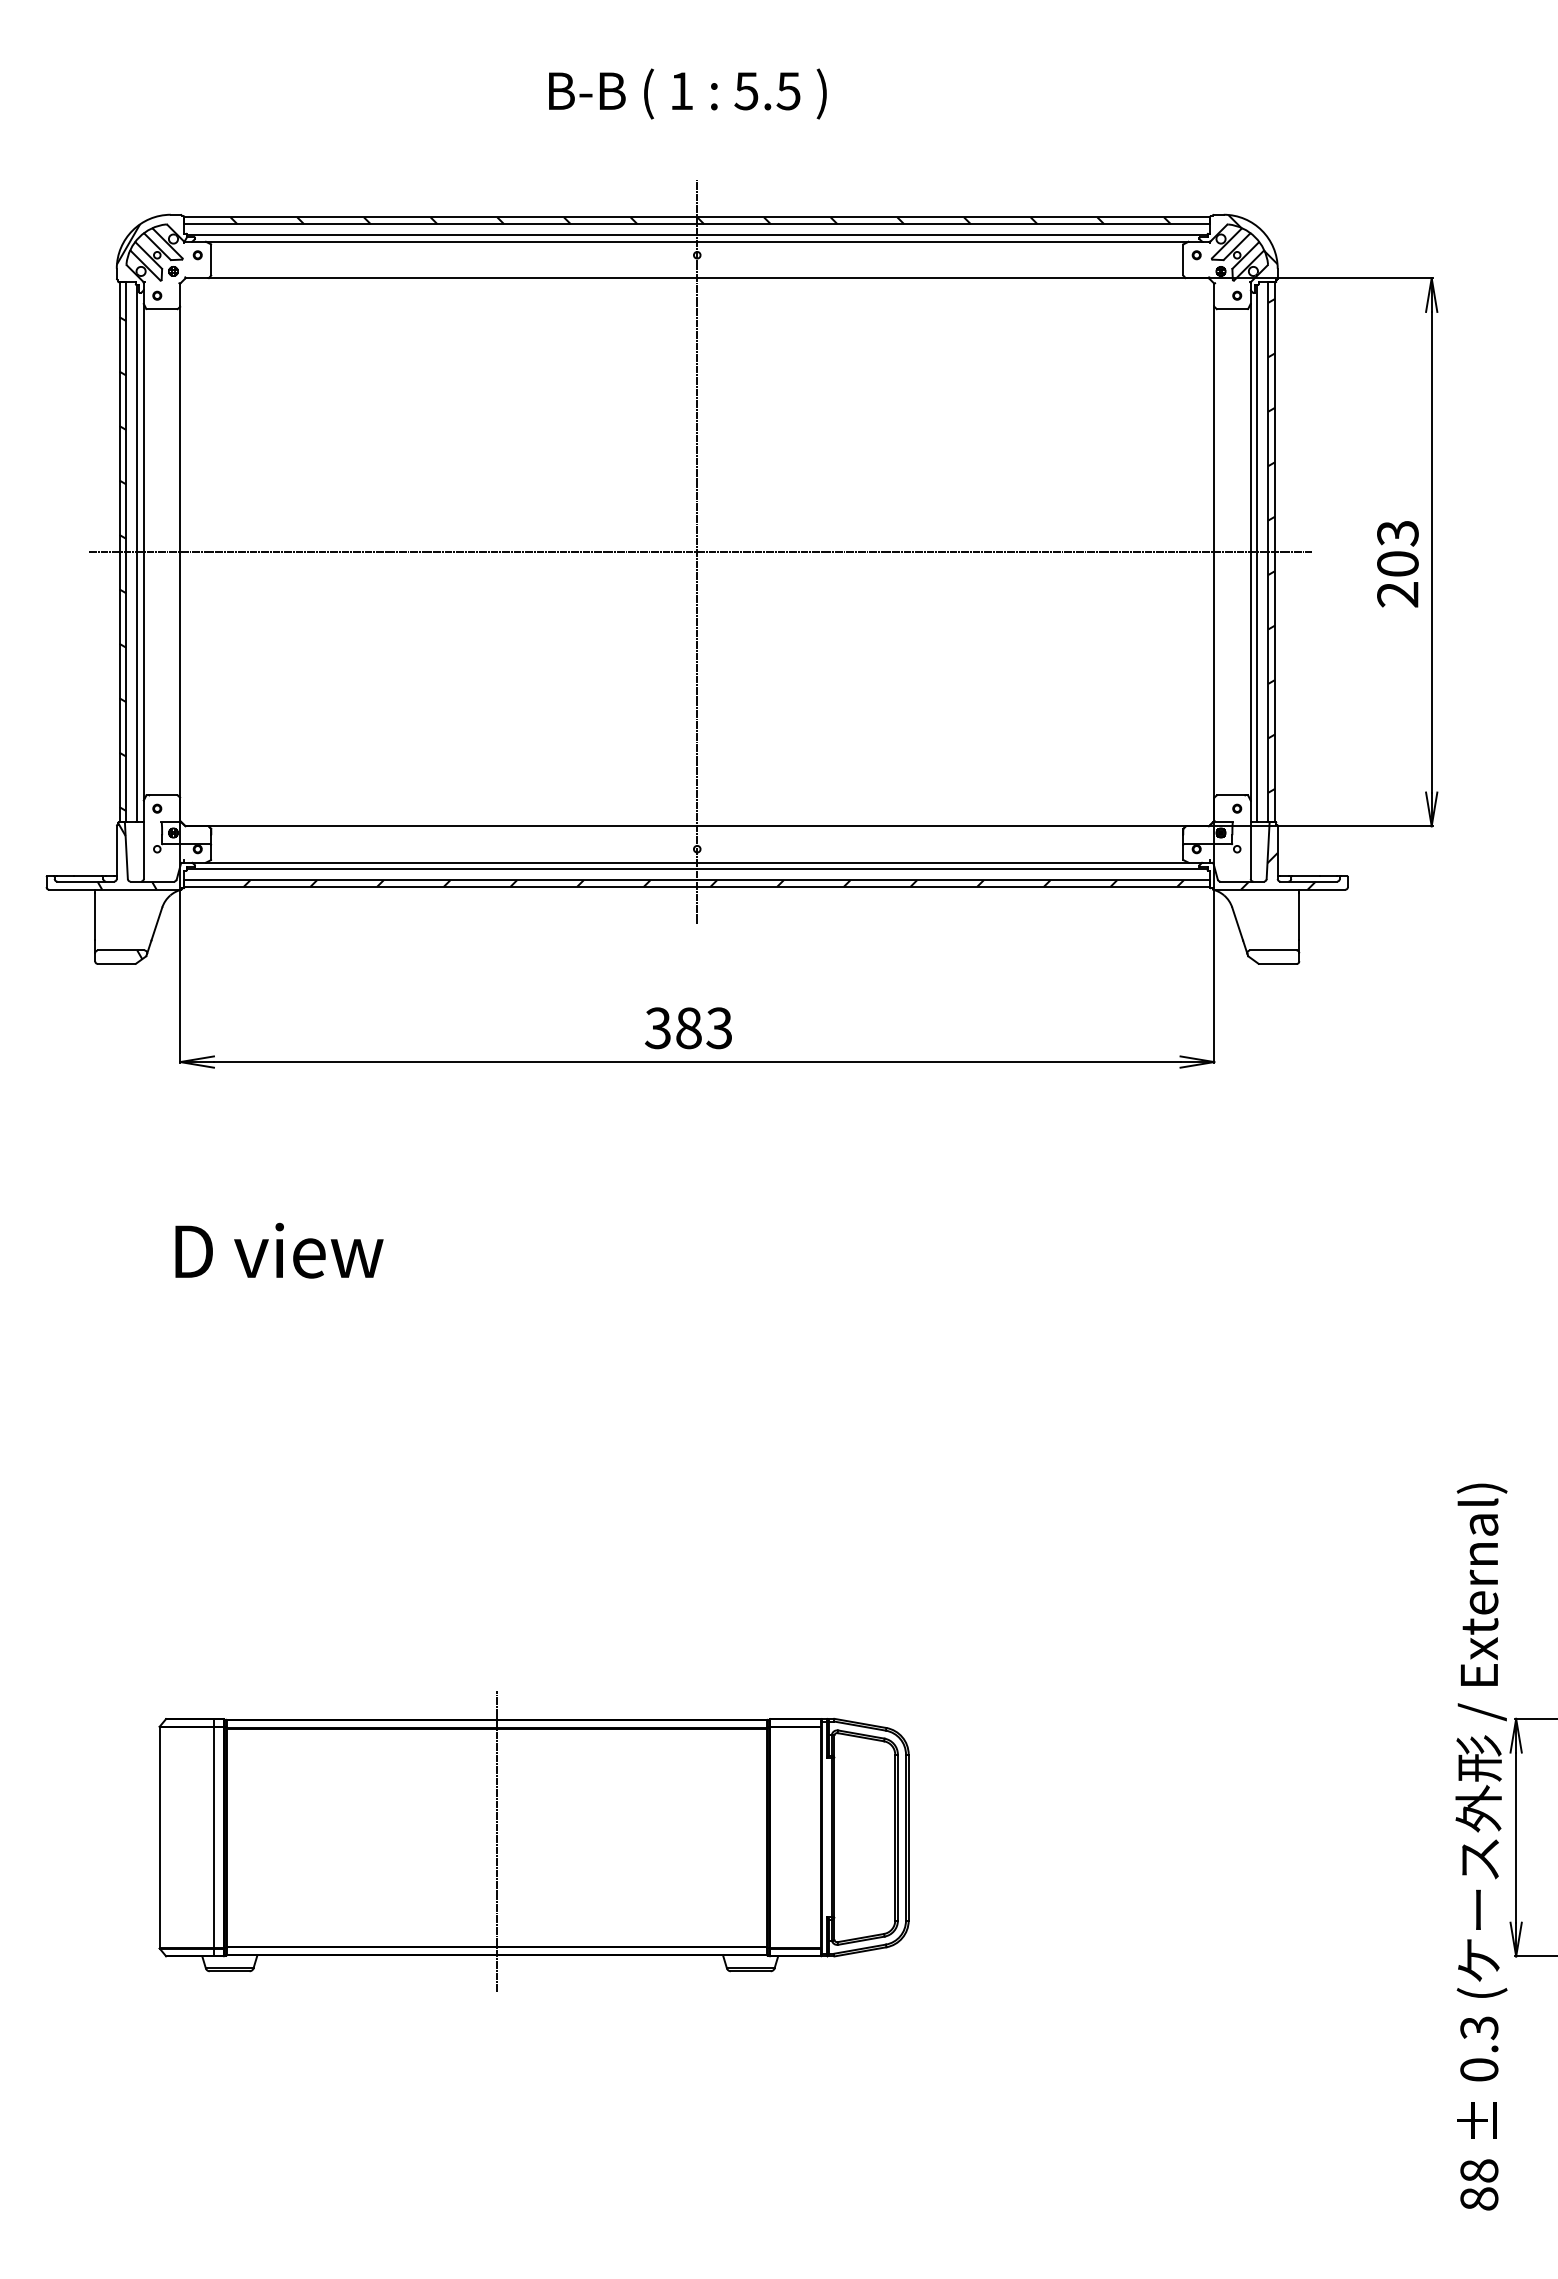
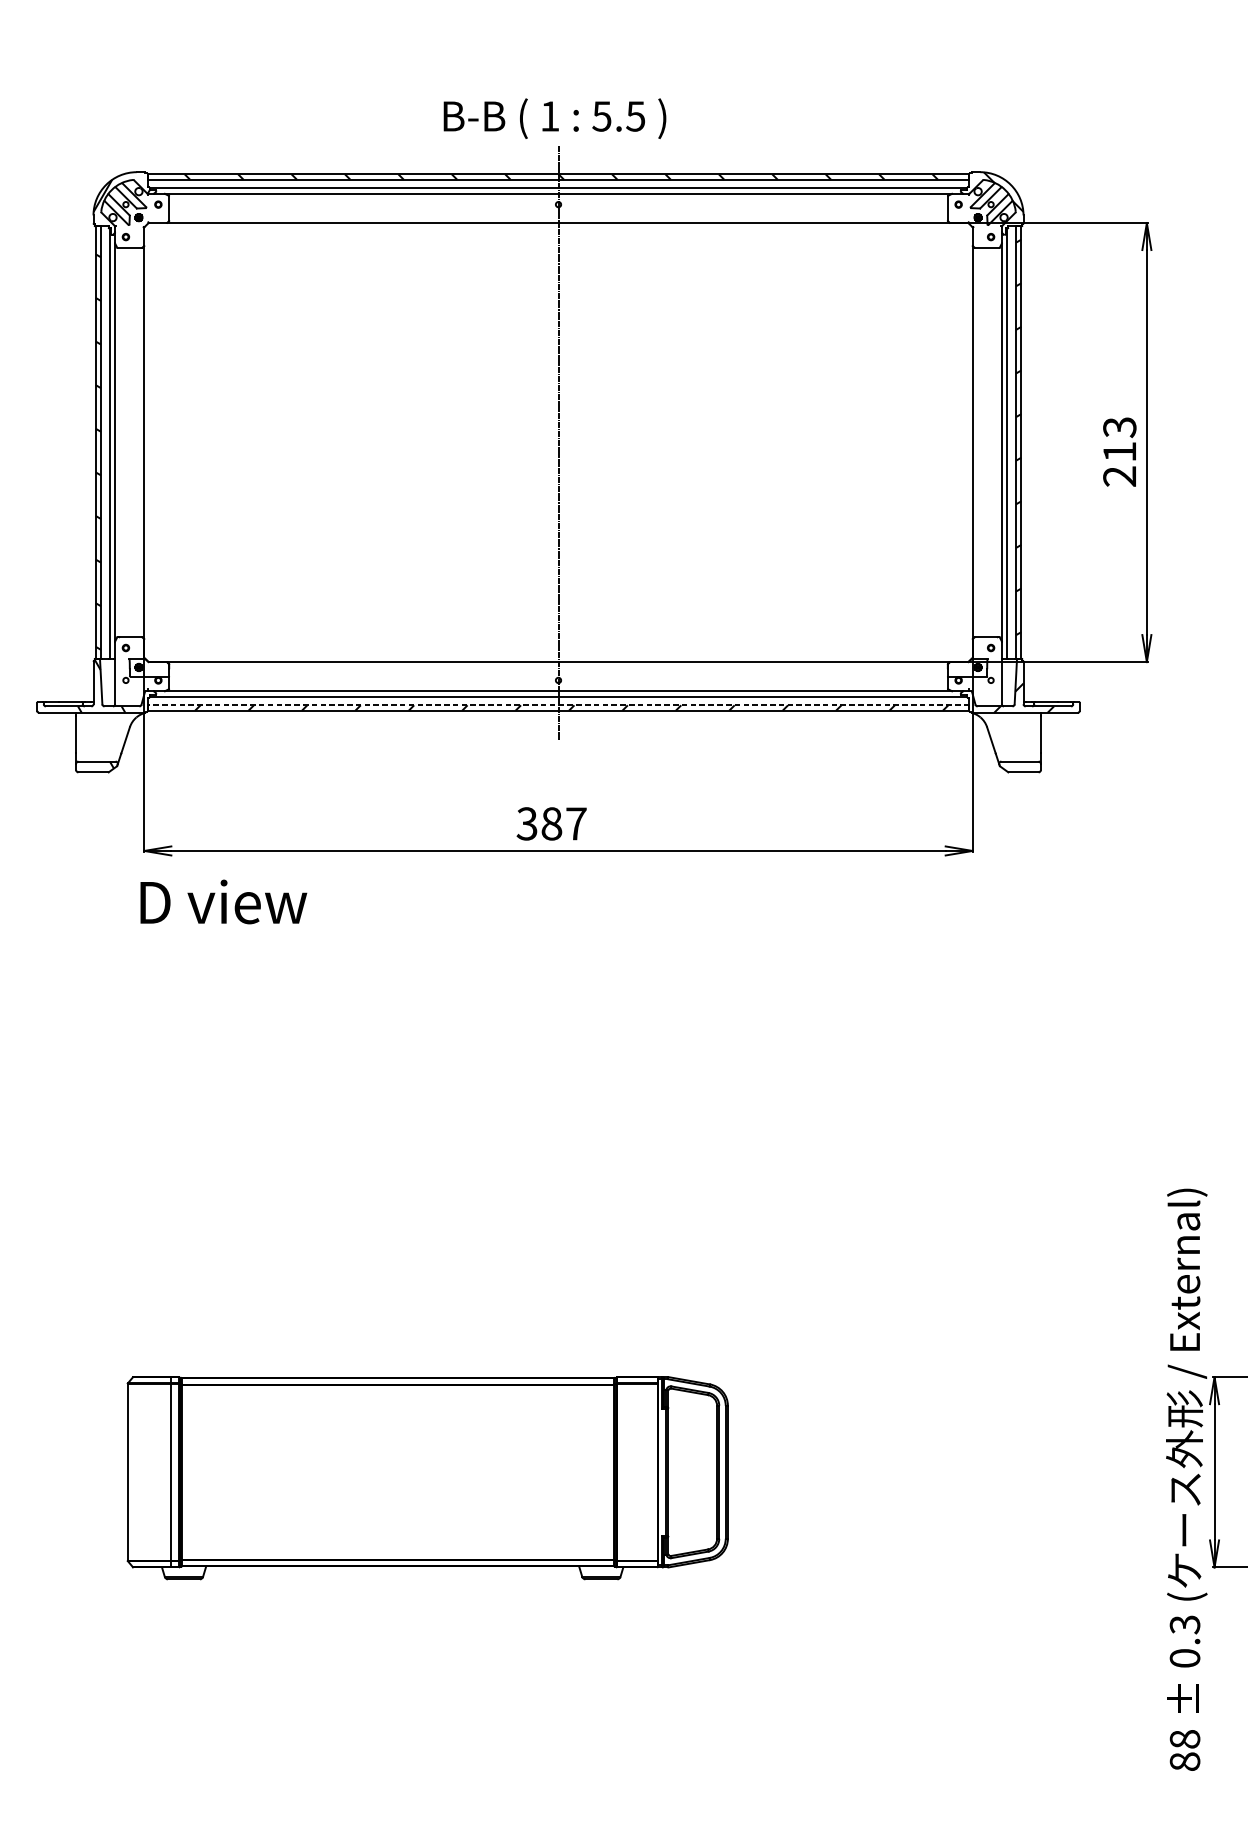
text: (687, 93) -> (554, 118), moved
line: (700, 552) -> (561, 442), removed
text: (1397, 563) -> (1119, 451), 203 -> 213
line: (697, 880) -> (558, 705), solid -> dashed
text: (719, 1028) -> (576, 824), 383 -> 387
text: (279, 1250) -> (223, 901), moved
line: (496, 1840) -> (397, 1474), removed

